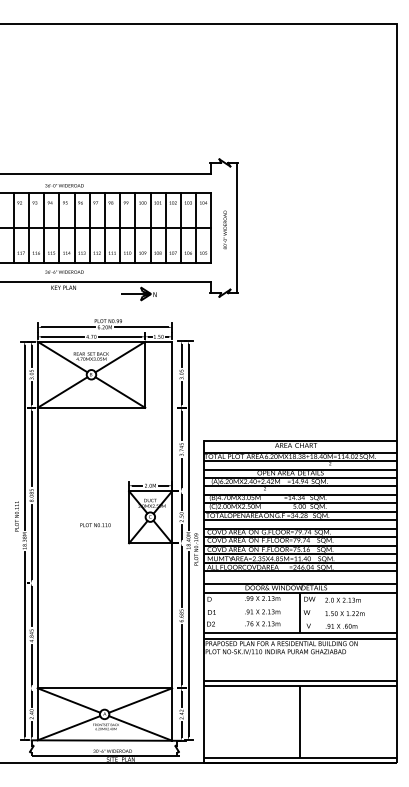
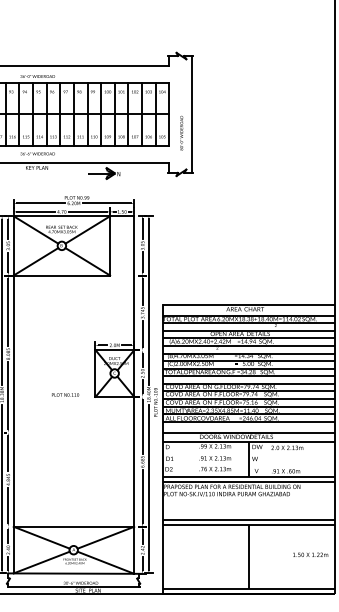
text: (224, 229) -> (181, 132), moved
text: (95, 525) -> (65, 395), moved
text: (344, 613) -> (310, 554), moved

